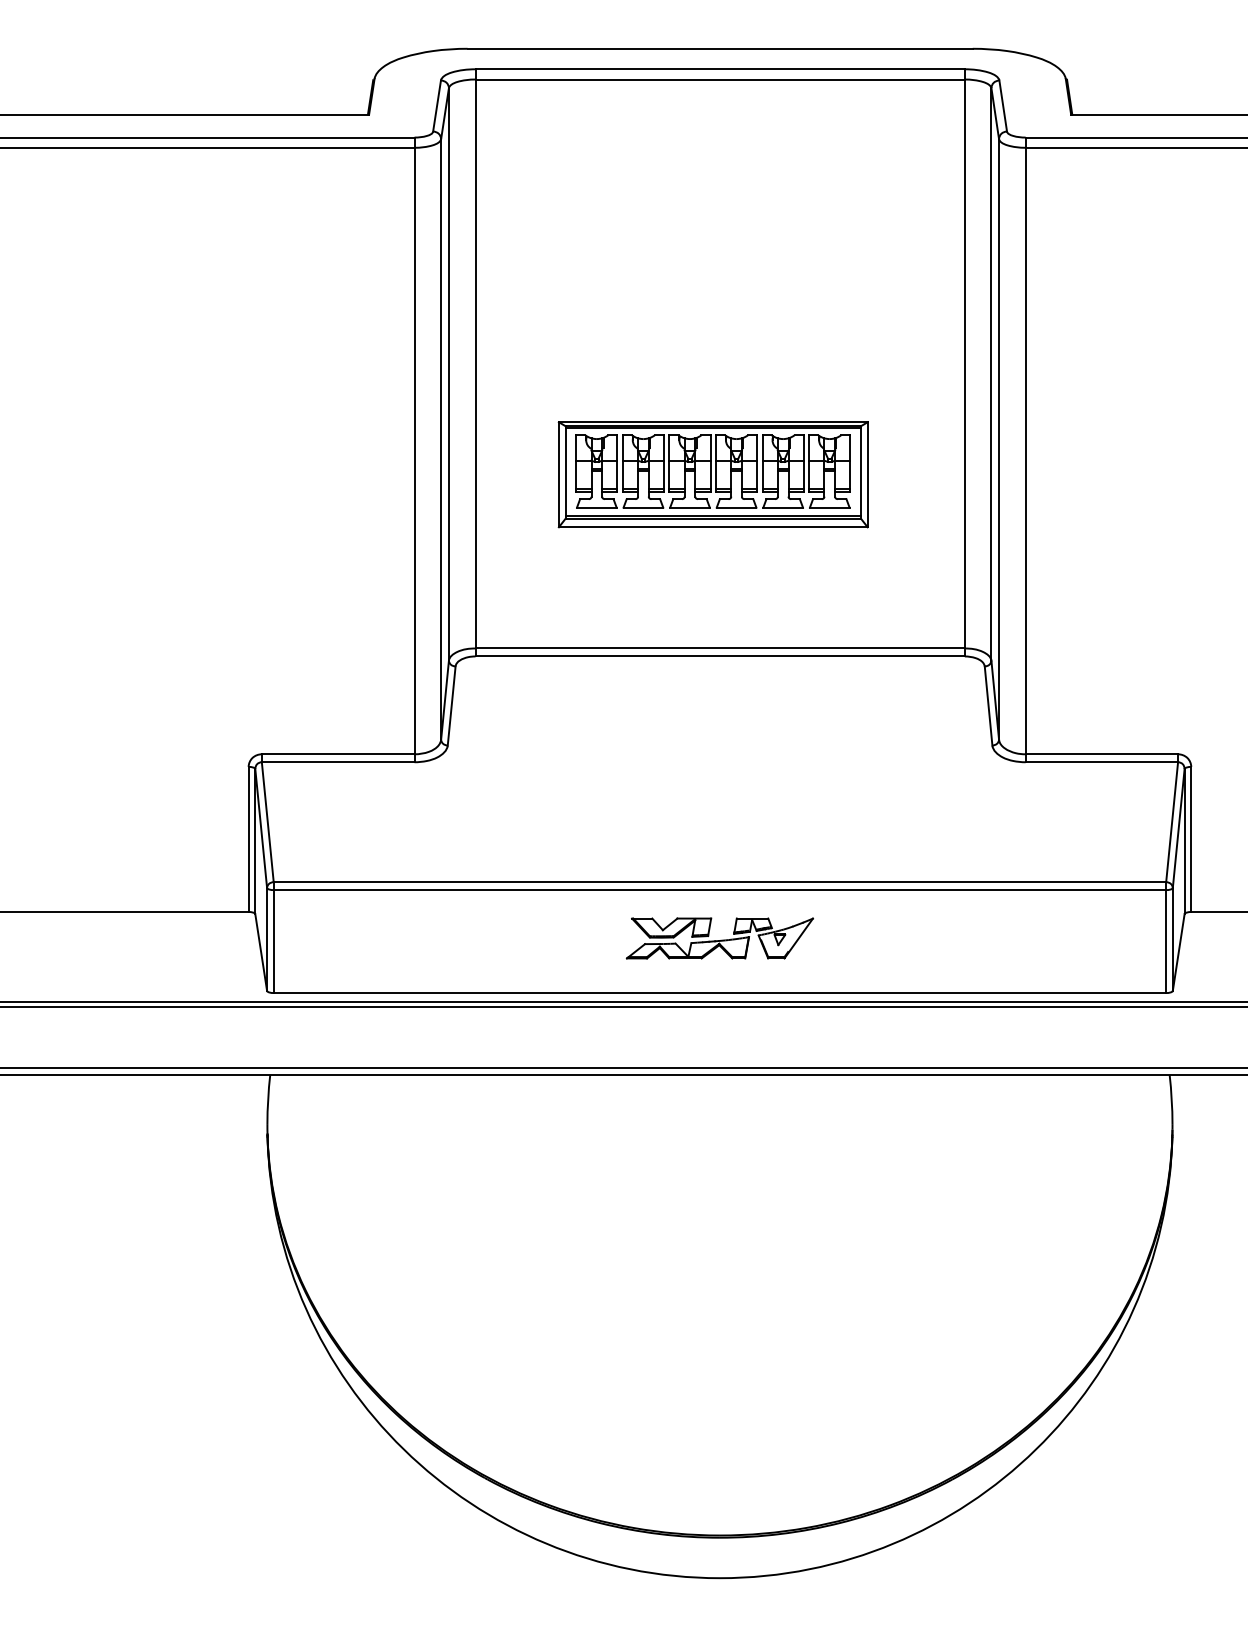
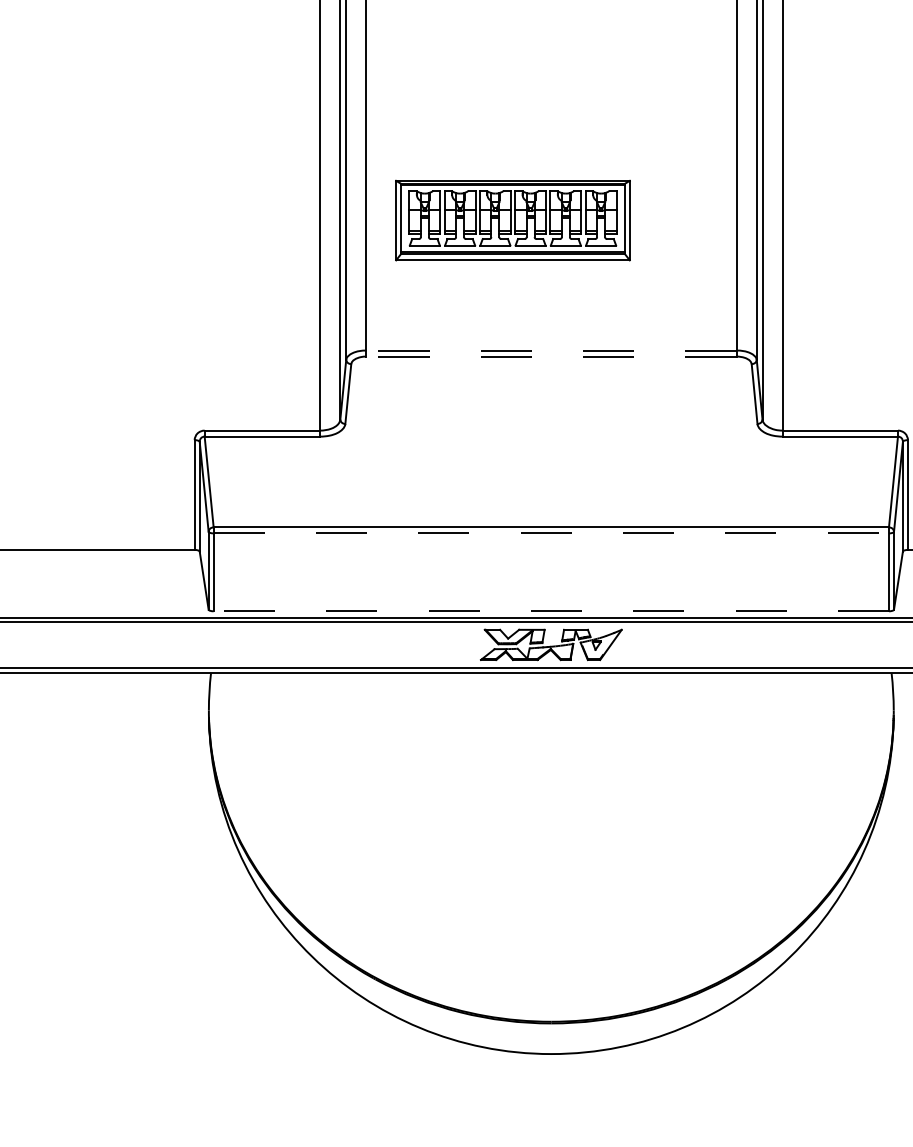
part: (712, 474) -> (512, 220), moved
line: (720, 648) -> (551, 350), solid -> dashed
line: (720, 656) -> (551, 356), solid -> dashed
line: (720, 890) -> (551, 533), solid -> dashed
part: (719, 938) -> (550, 644), moved
line: (719, 993) -> (550, 611), solid -> dashed

